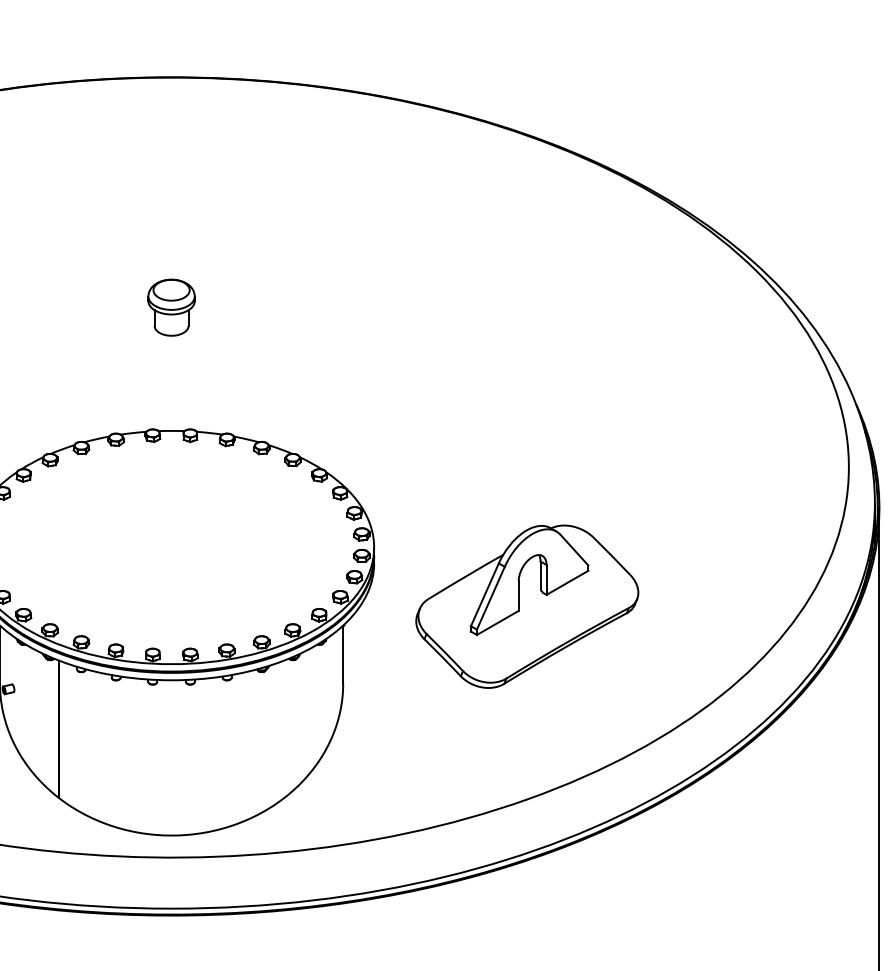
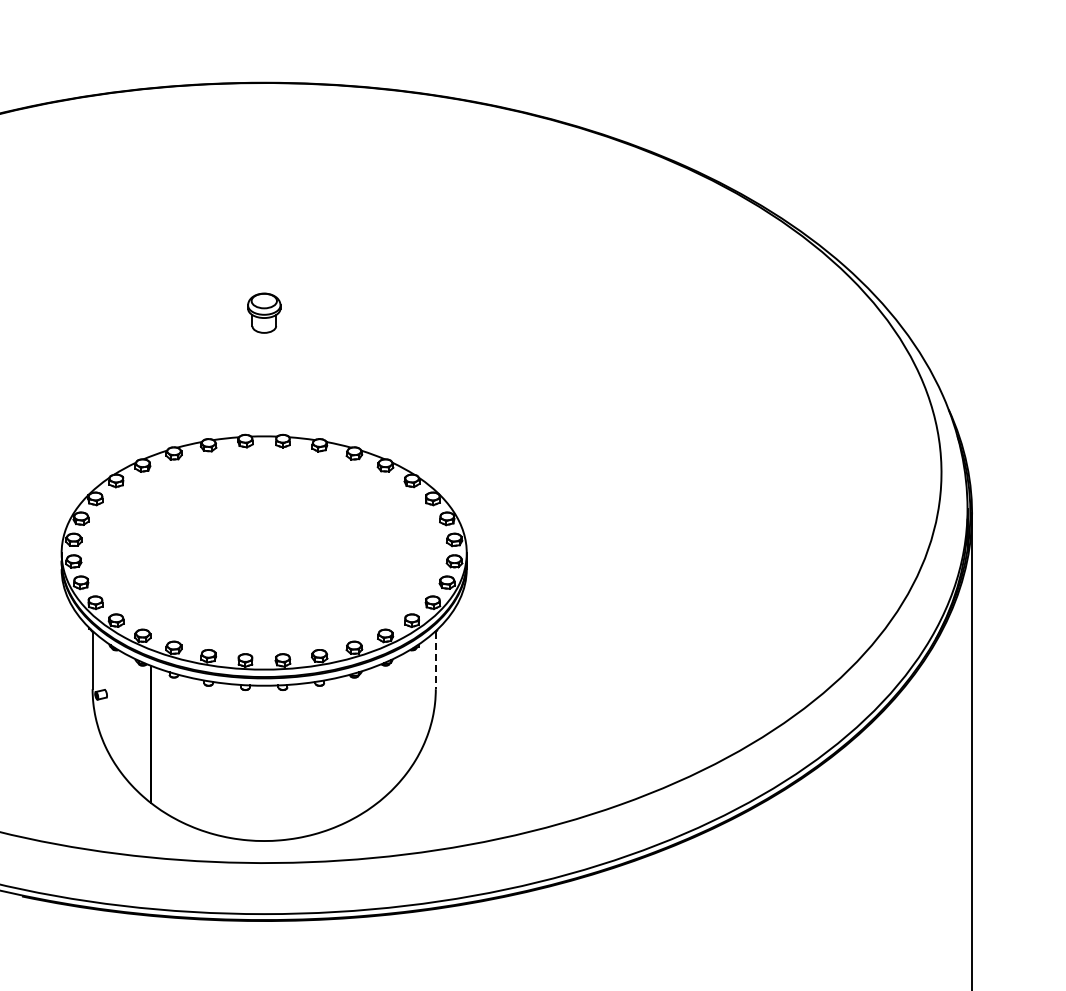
part: (171, 308) -> (264, 313), size x0.7
part: (526, 607) -> (619, 612), removed
line: (342, 655) -> (435, 660), solid -> dashed

